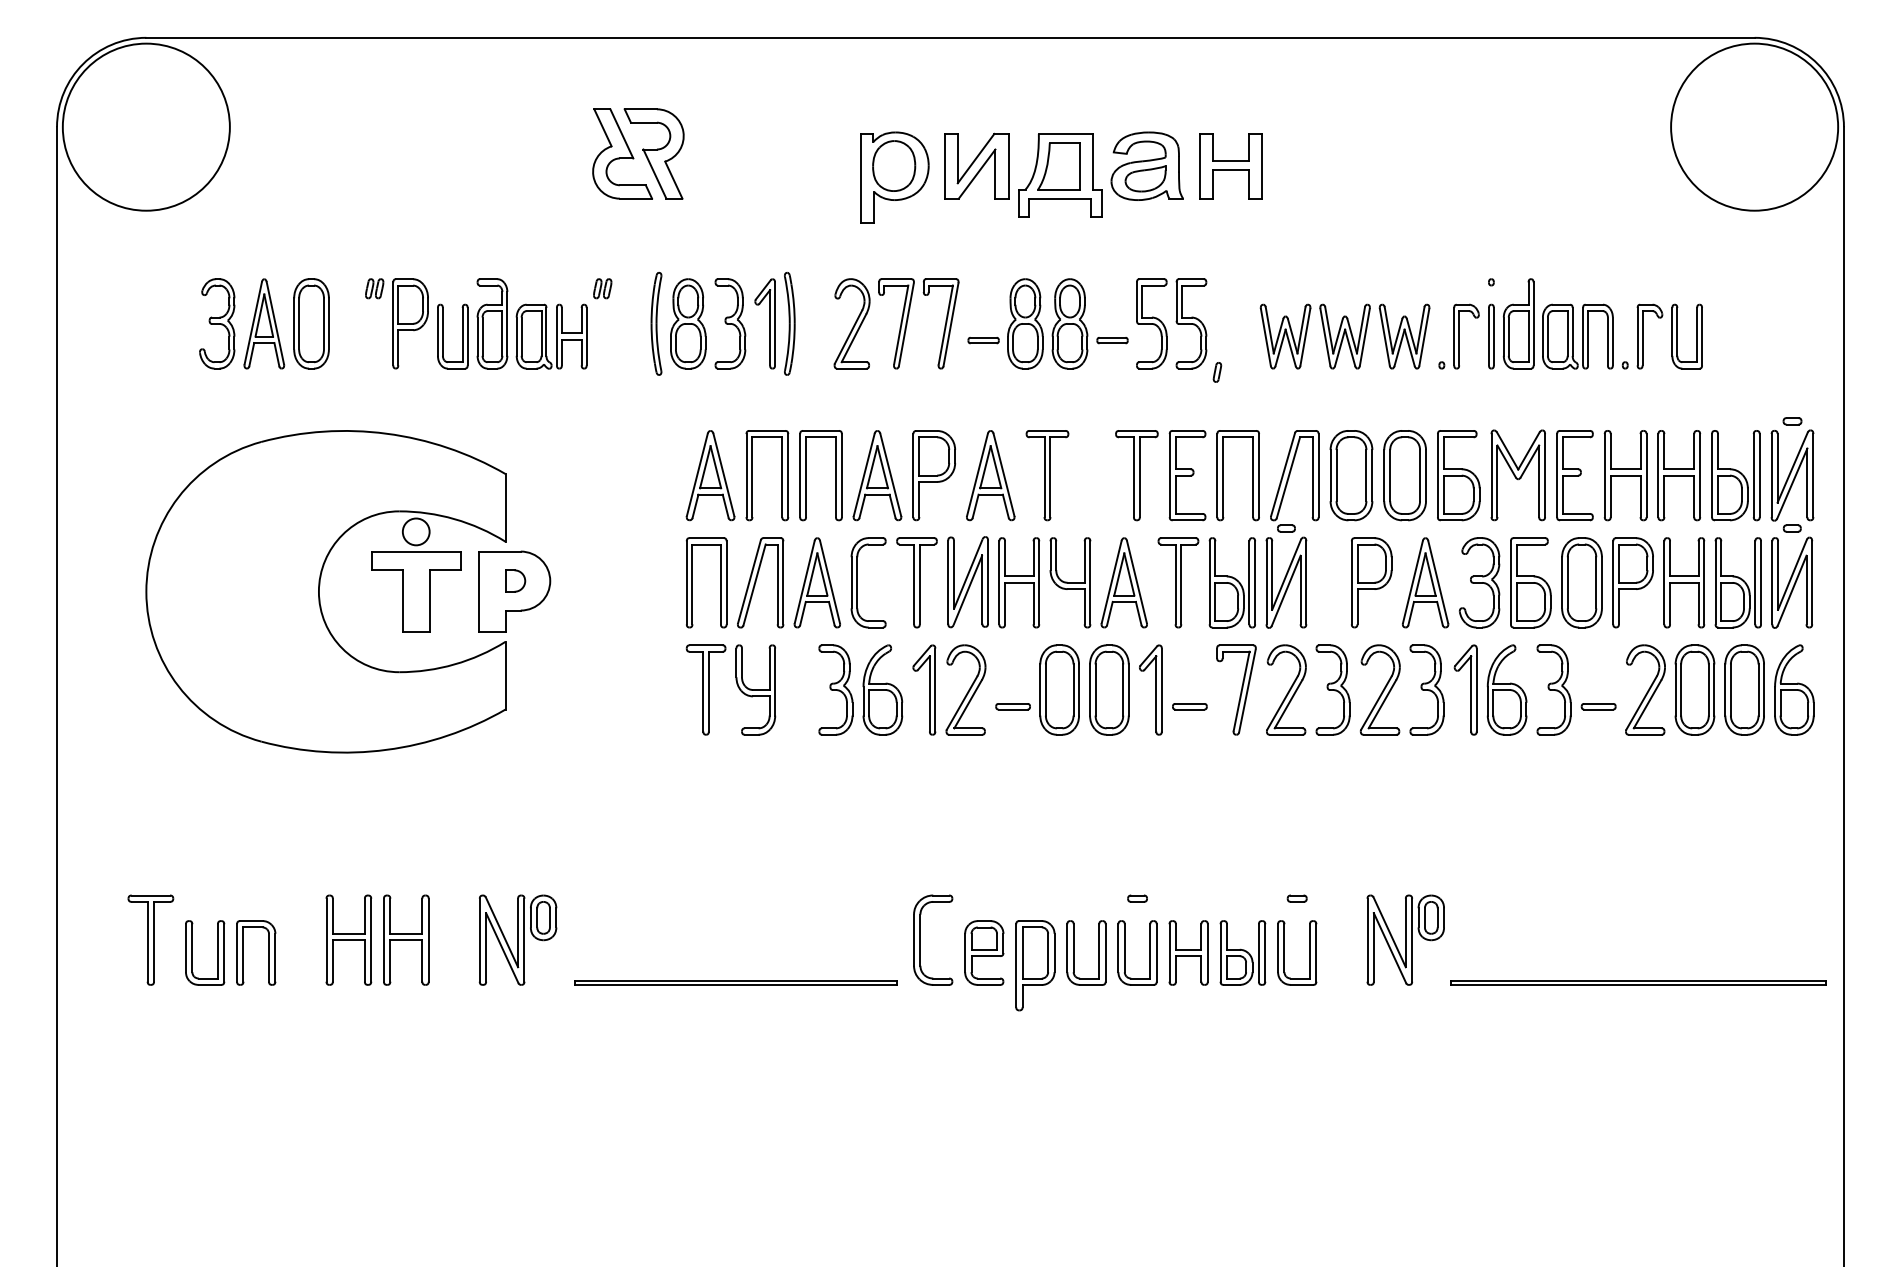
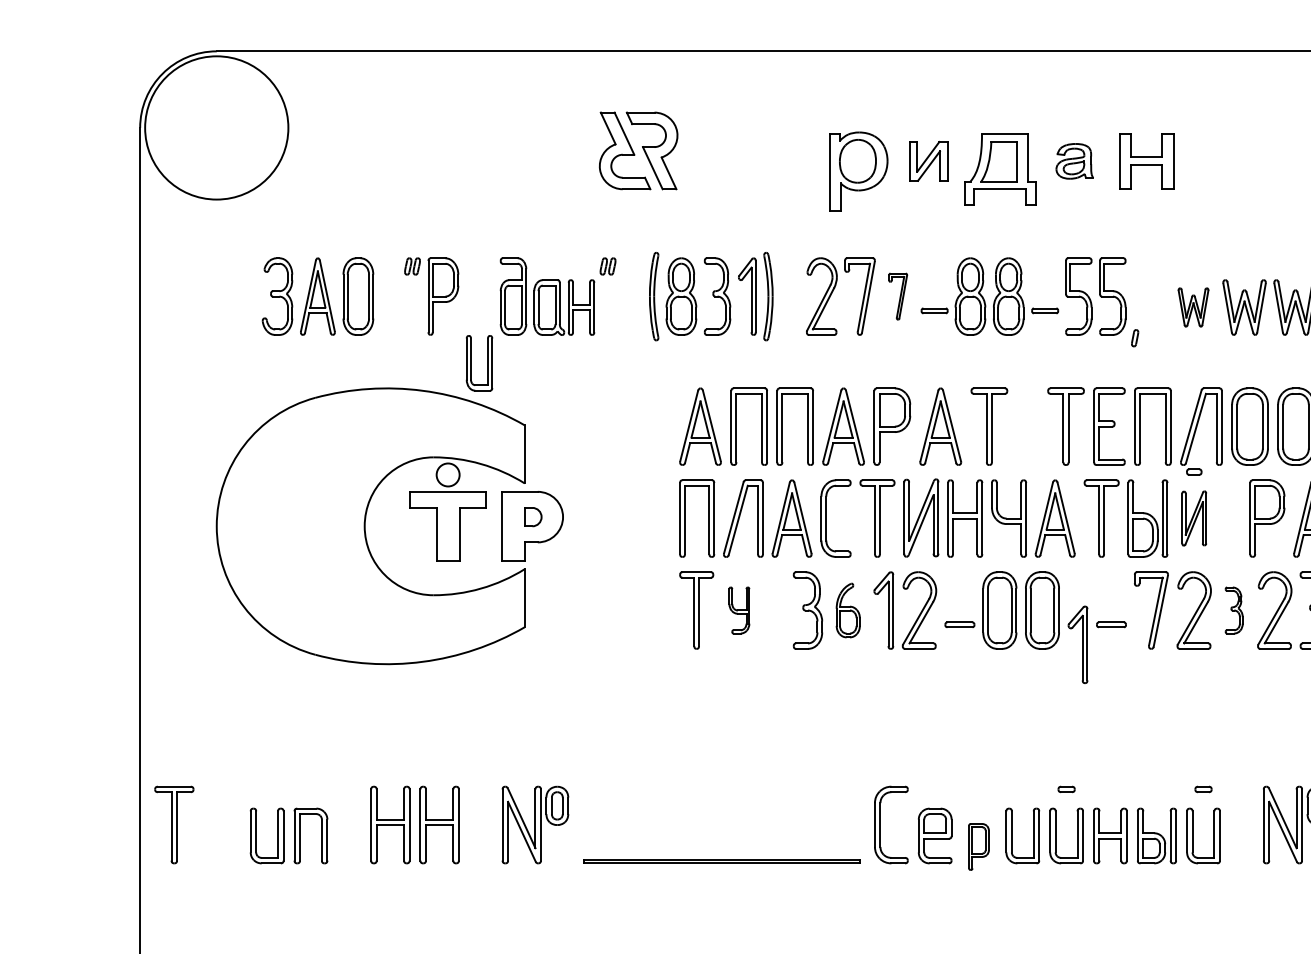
part: (976, 165) -> (928, 160), size x0.7
part: (1146, 165) -> (1074, 160), size x0.6
part: (940, 323) -> (897, 296), size x0.6
part: (443, 336) -> (471, 363), moved
part: (1285, 336) -> (1193, 307), size x0.7
part: (1286, 582) -> (1194, 518), size x0.7
part: (755, 689) -> (739, 610), size x0.6
part: (882, 689) -> (847, 610), size x0.7
part: (1150, 689) -> (1077, 644), moved
part: (1332, 689) -> (1233, 610), size x0.6
part: (150, 939) -> (174, 824), moved
part: (1035, 965) -> (979, 846), size x0.6

